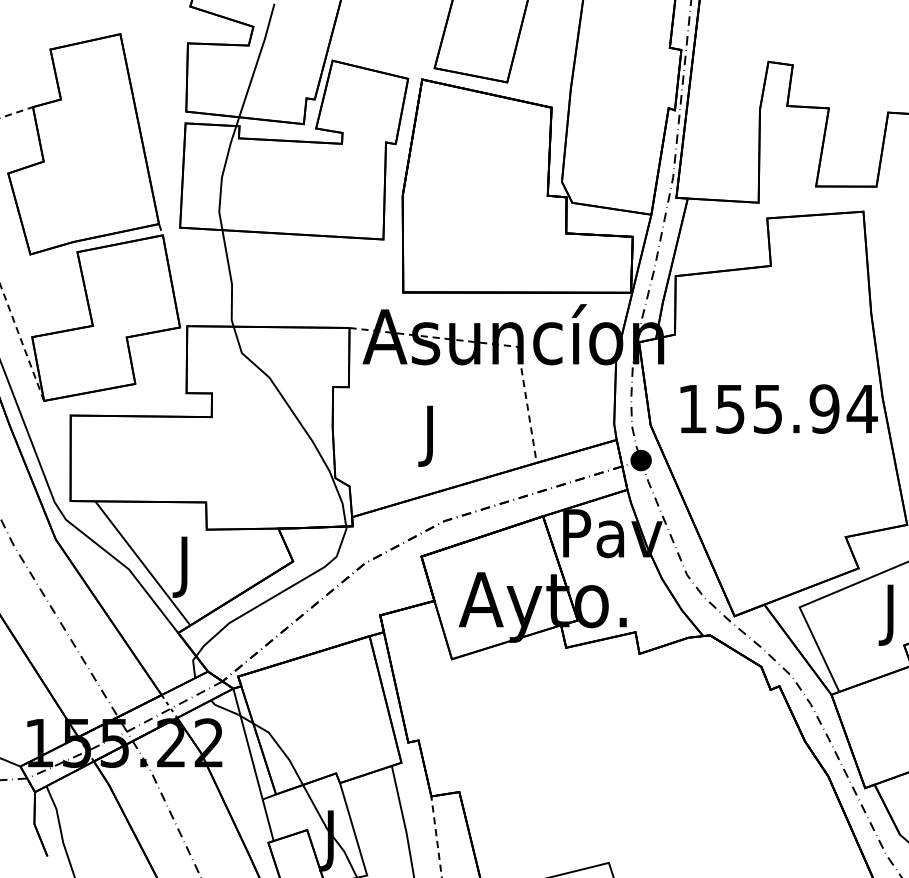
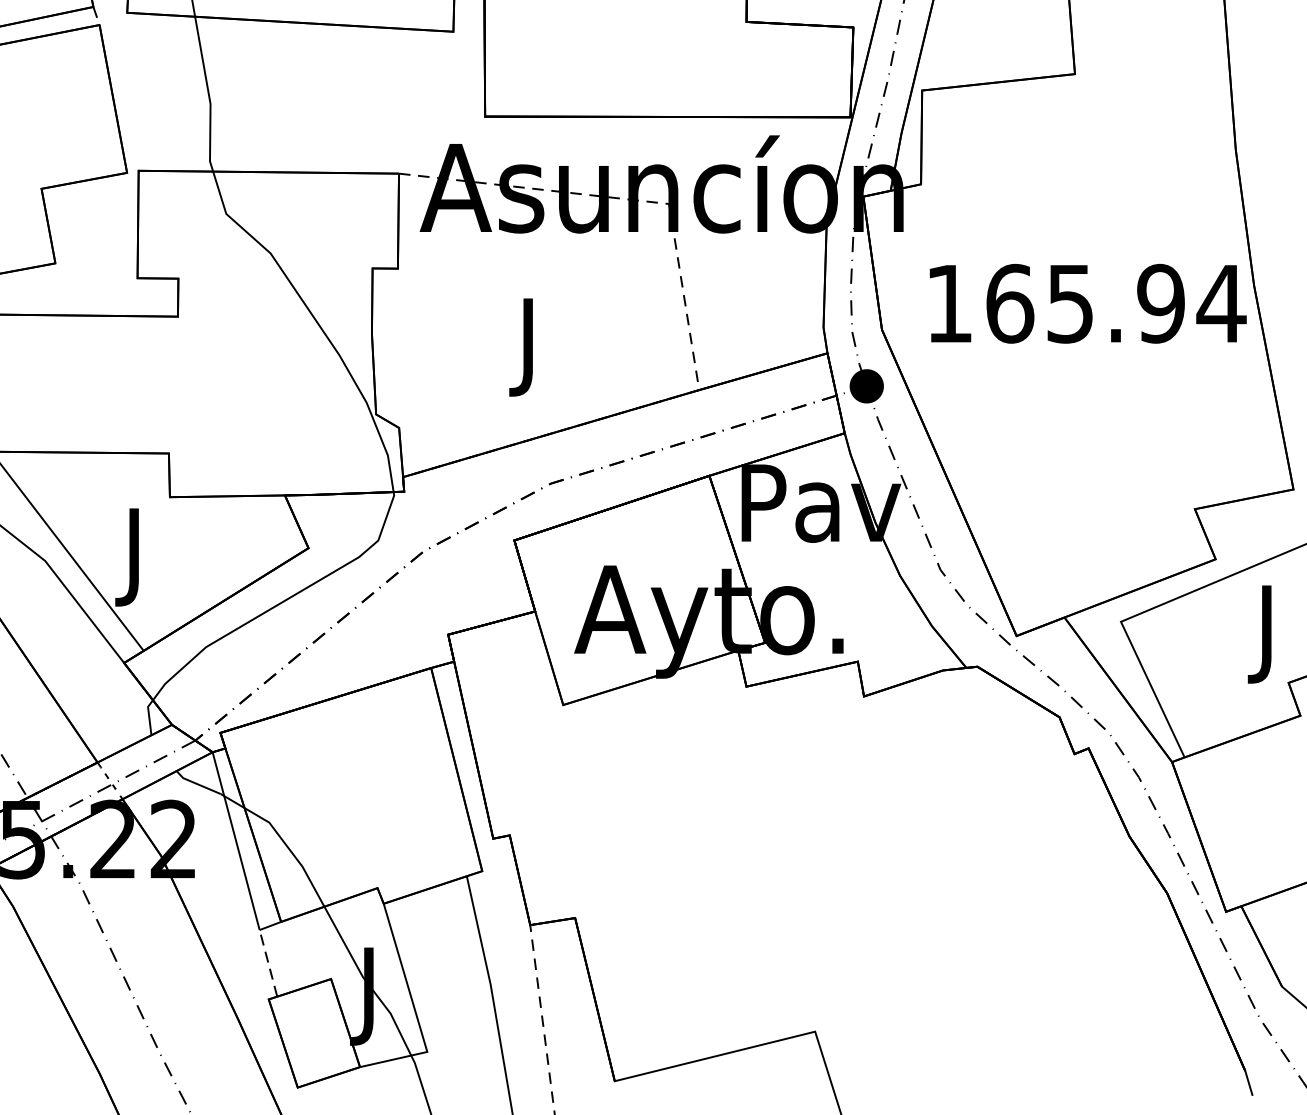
text: (730, 408) -> (1010, 302), 155.94 -> 165.94
line: (268, 819) -> (268, 962), solid -> dashed

